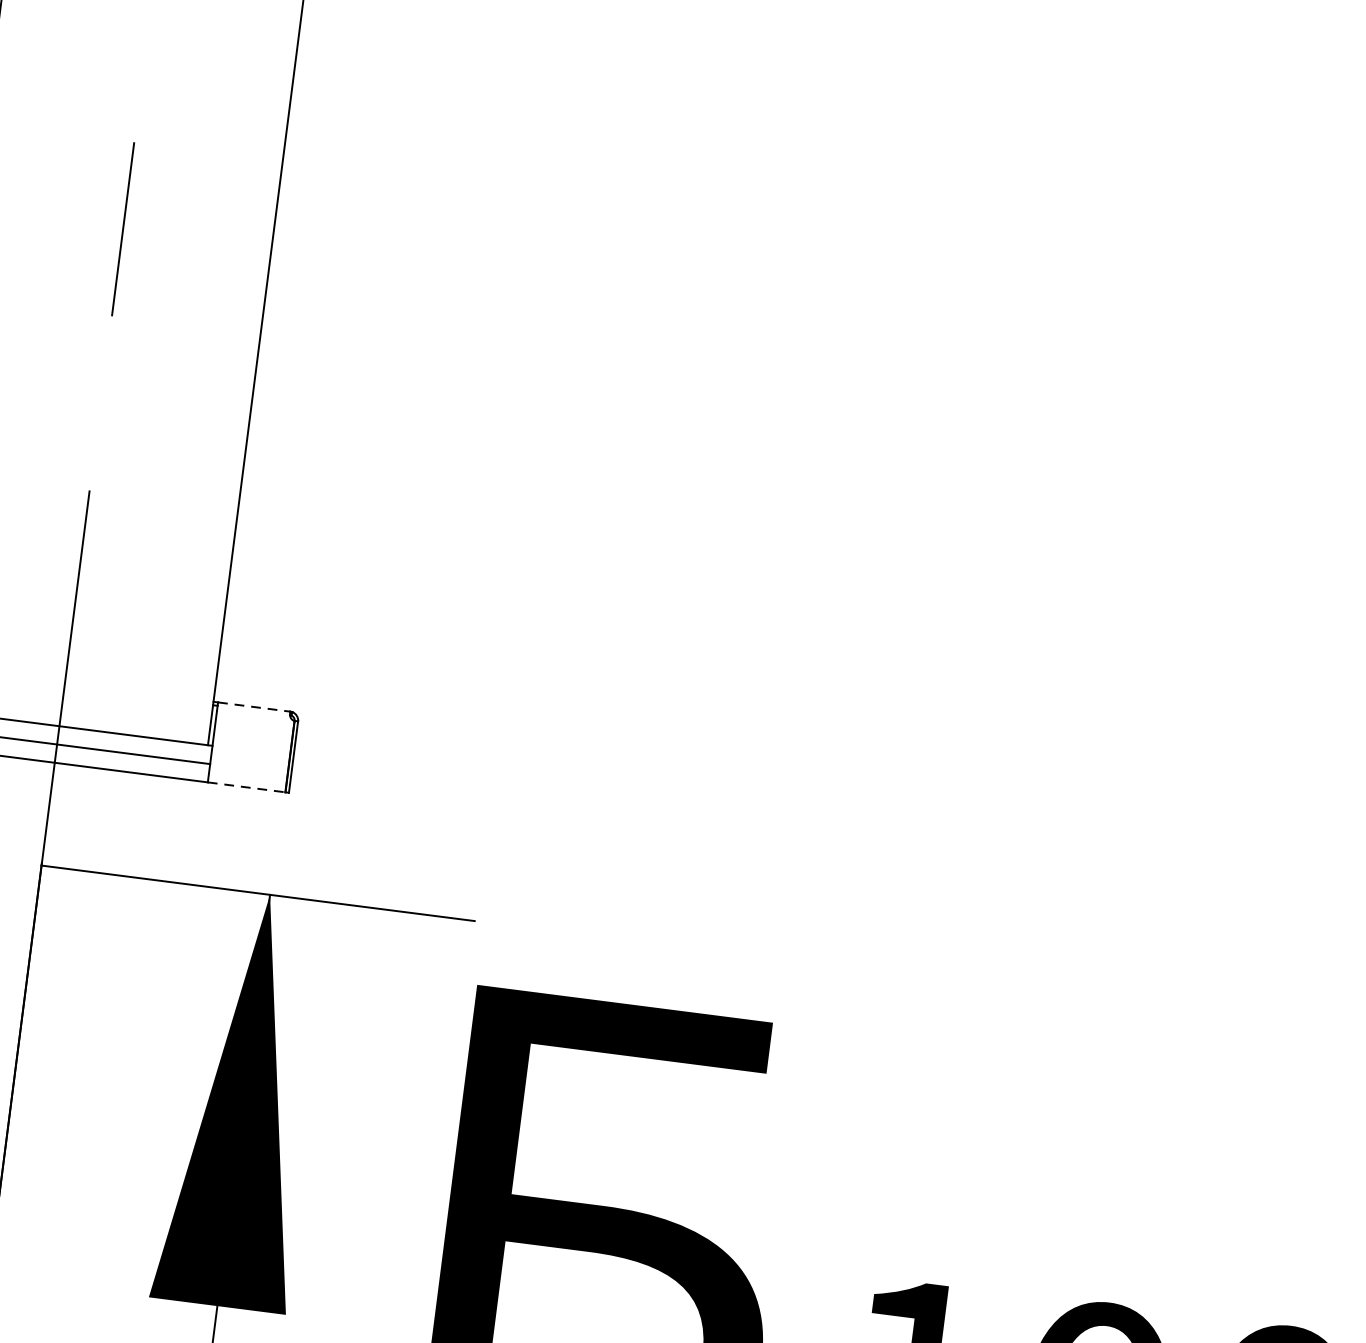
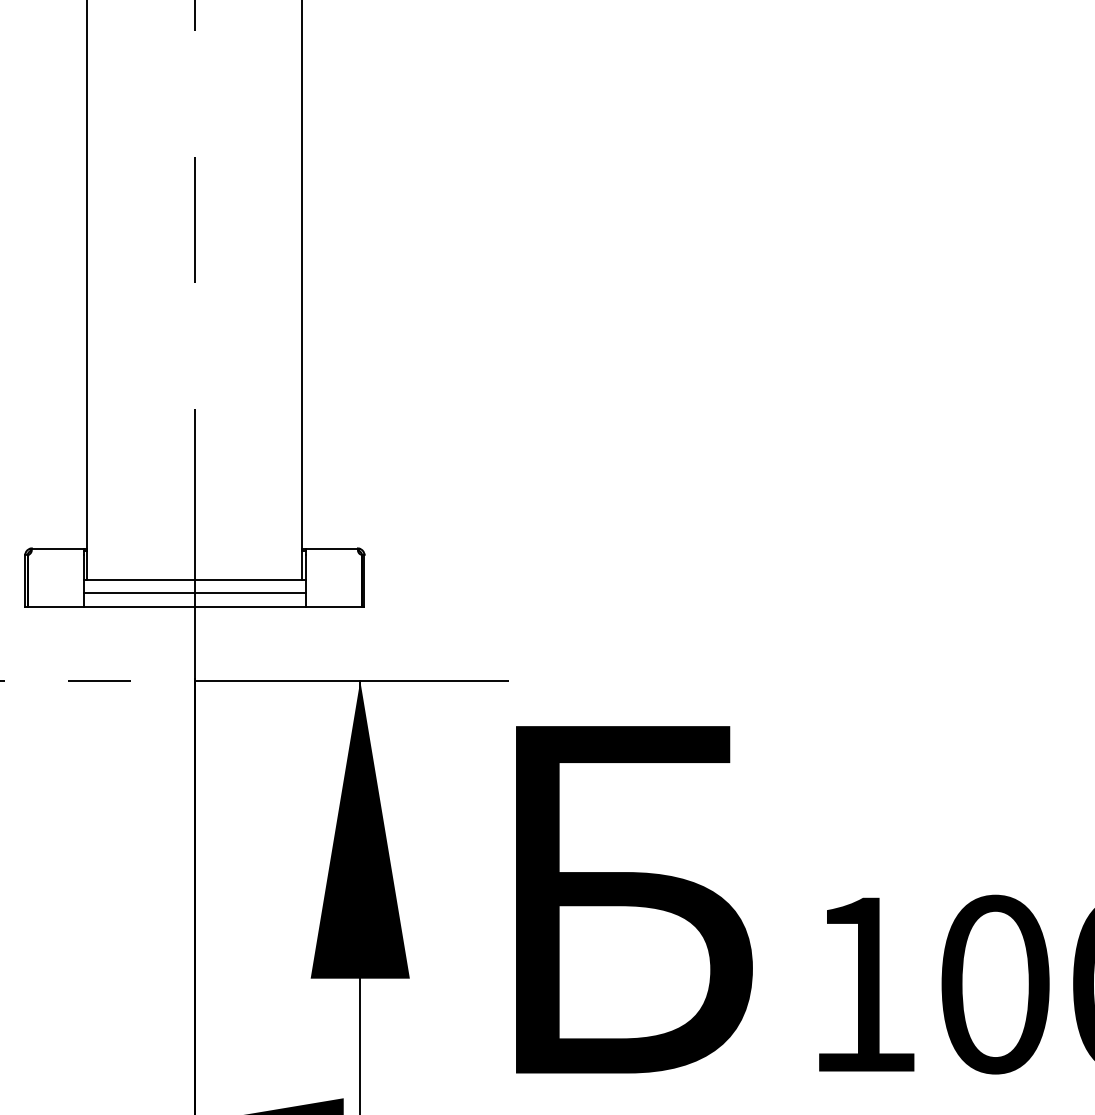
line: (255, 706) -> (332, 548), dashed -> solid
line: (247, 787) -> (334, 606), dashed -> solid

